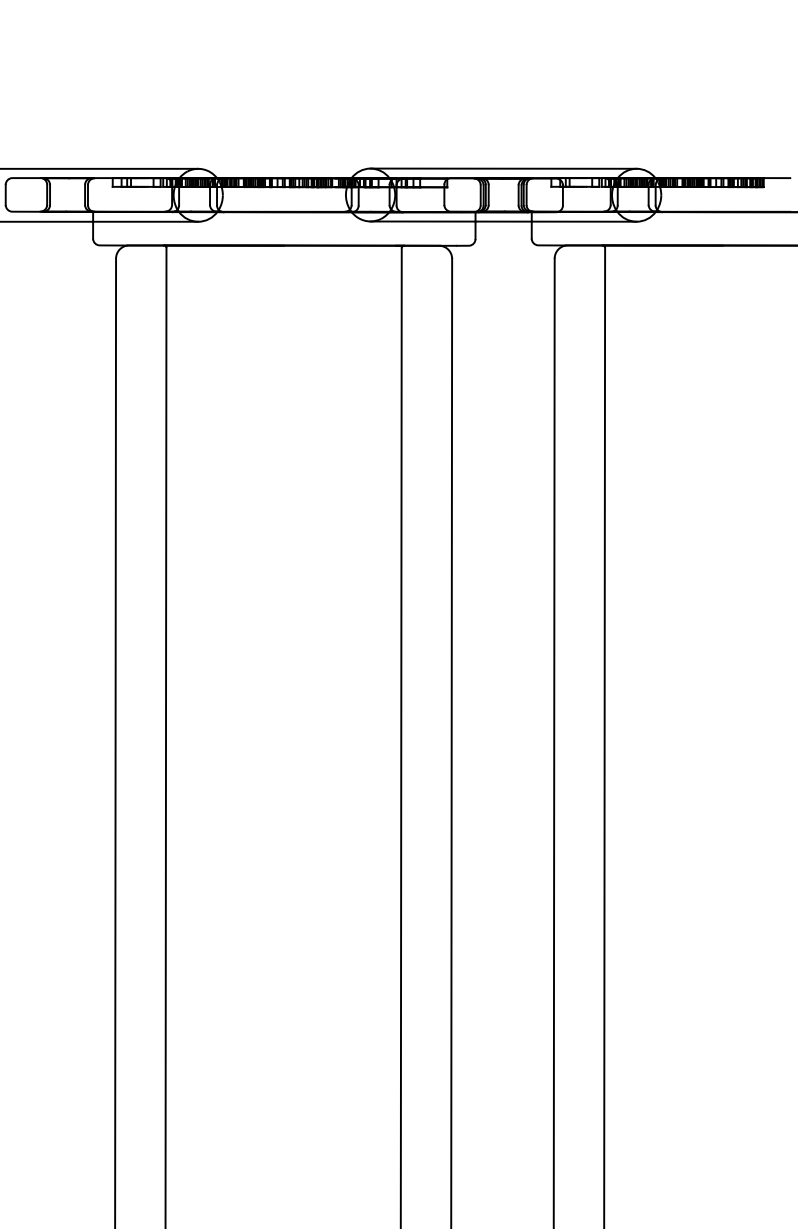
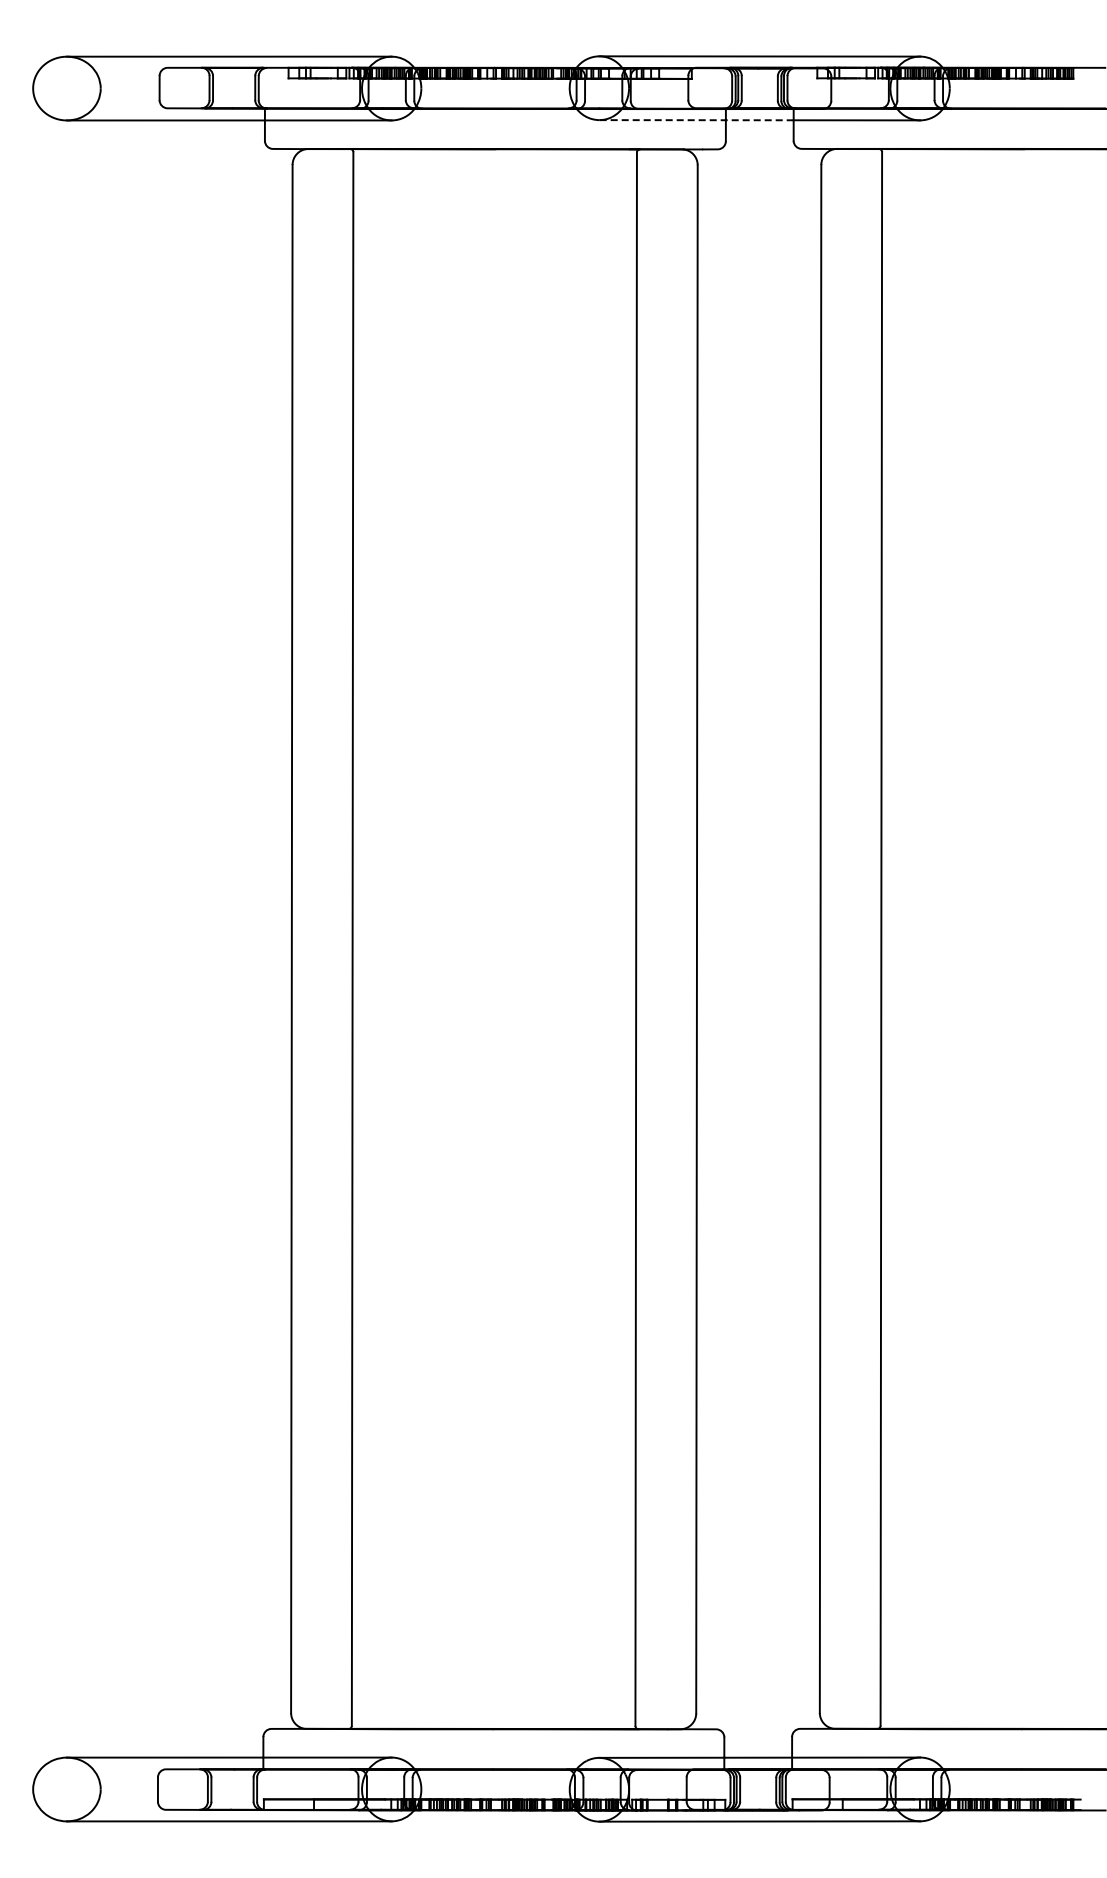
line: (451, 221) -> (696, 120), solid -> dashed

